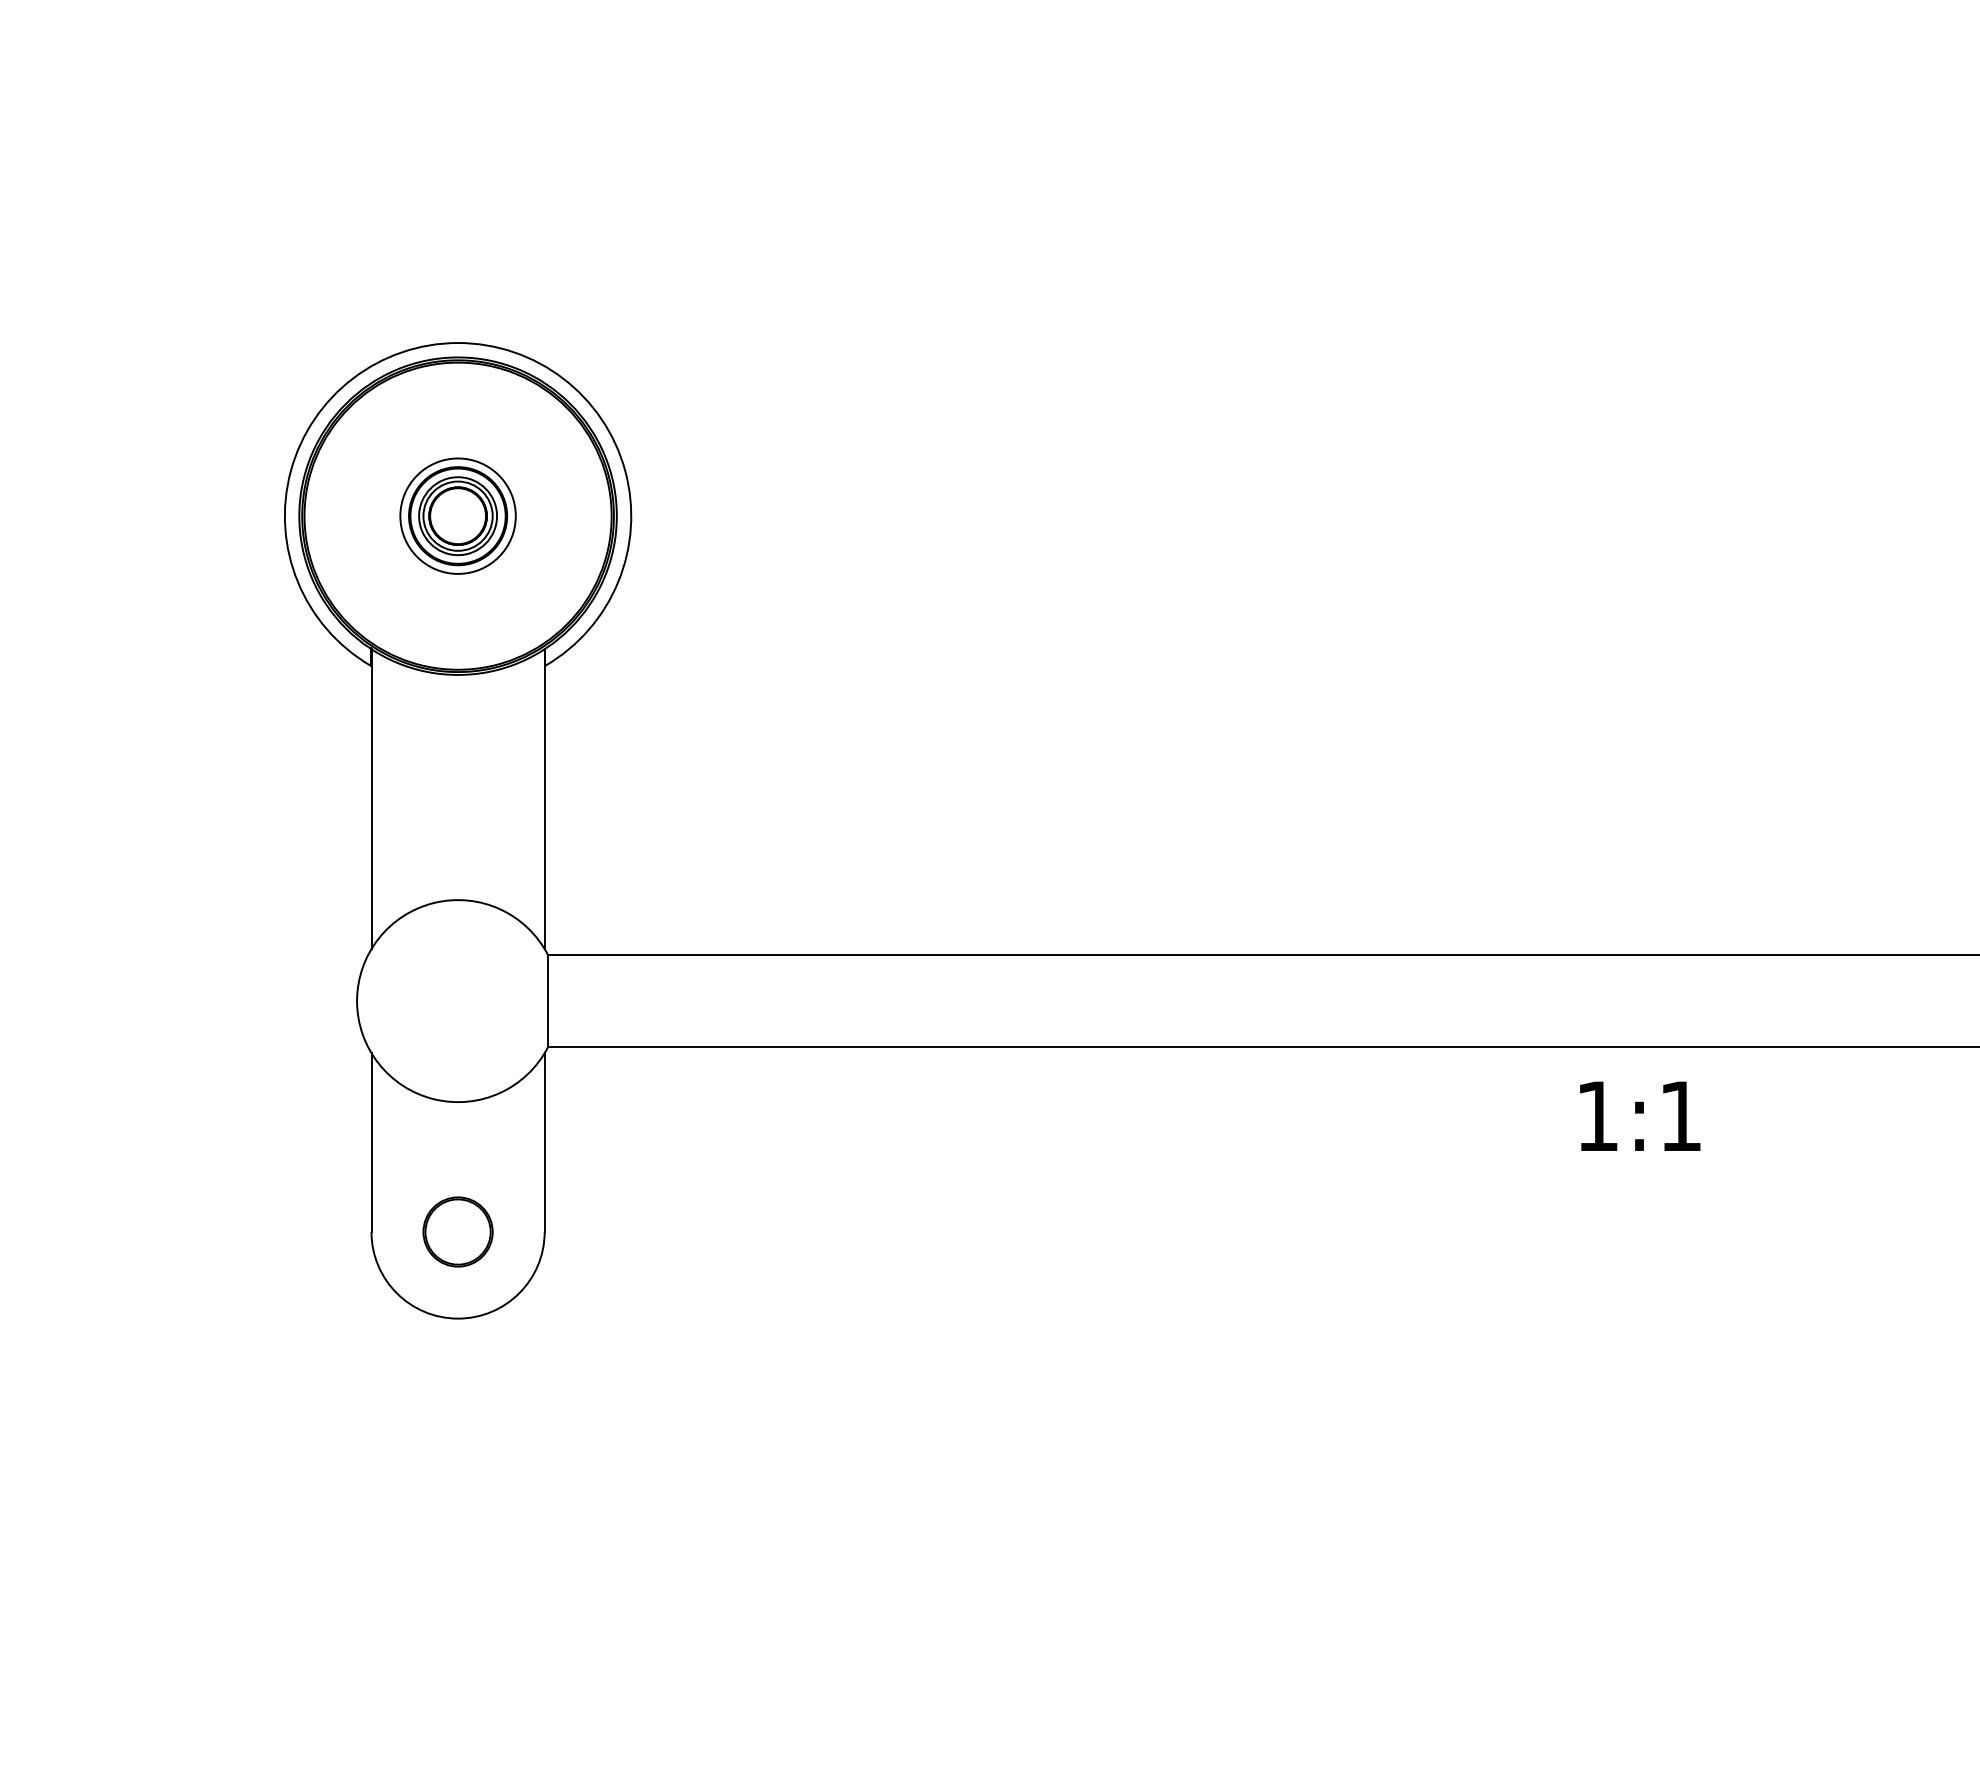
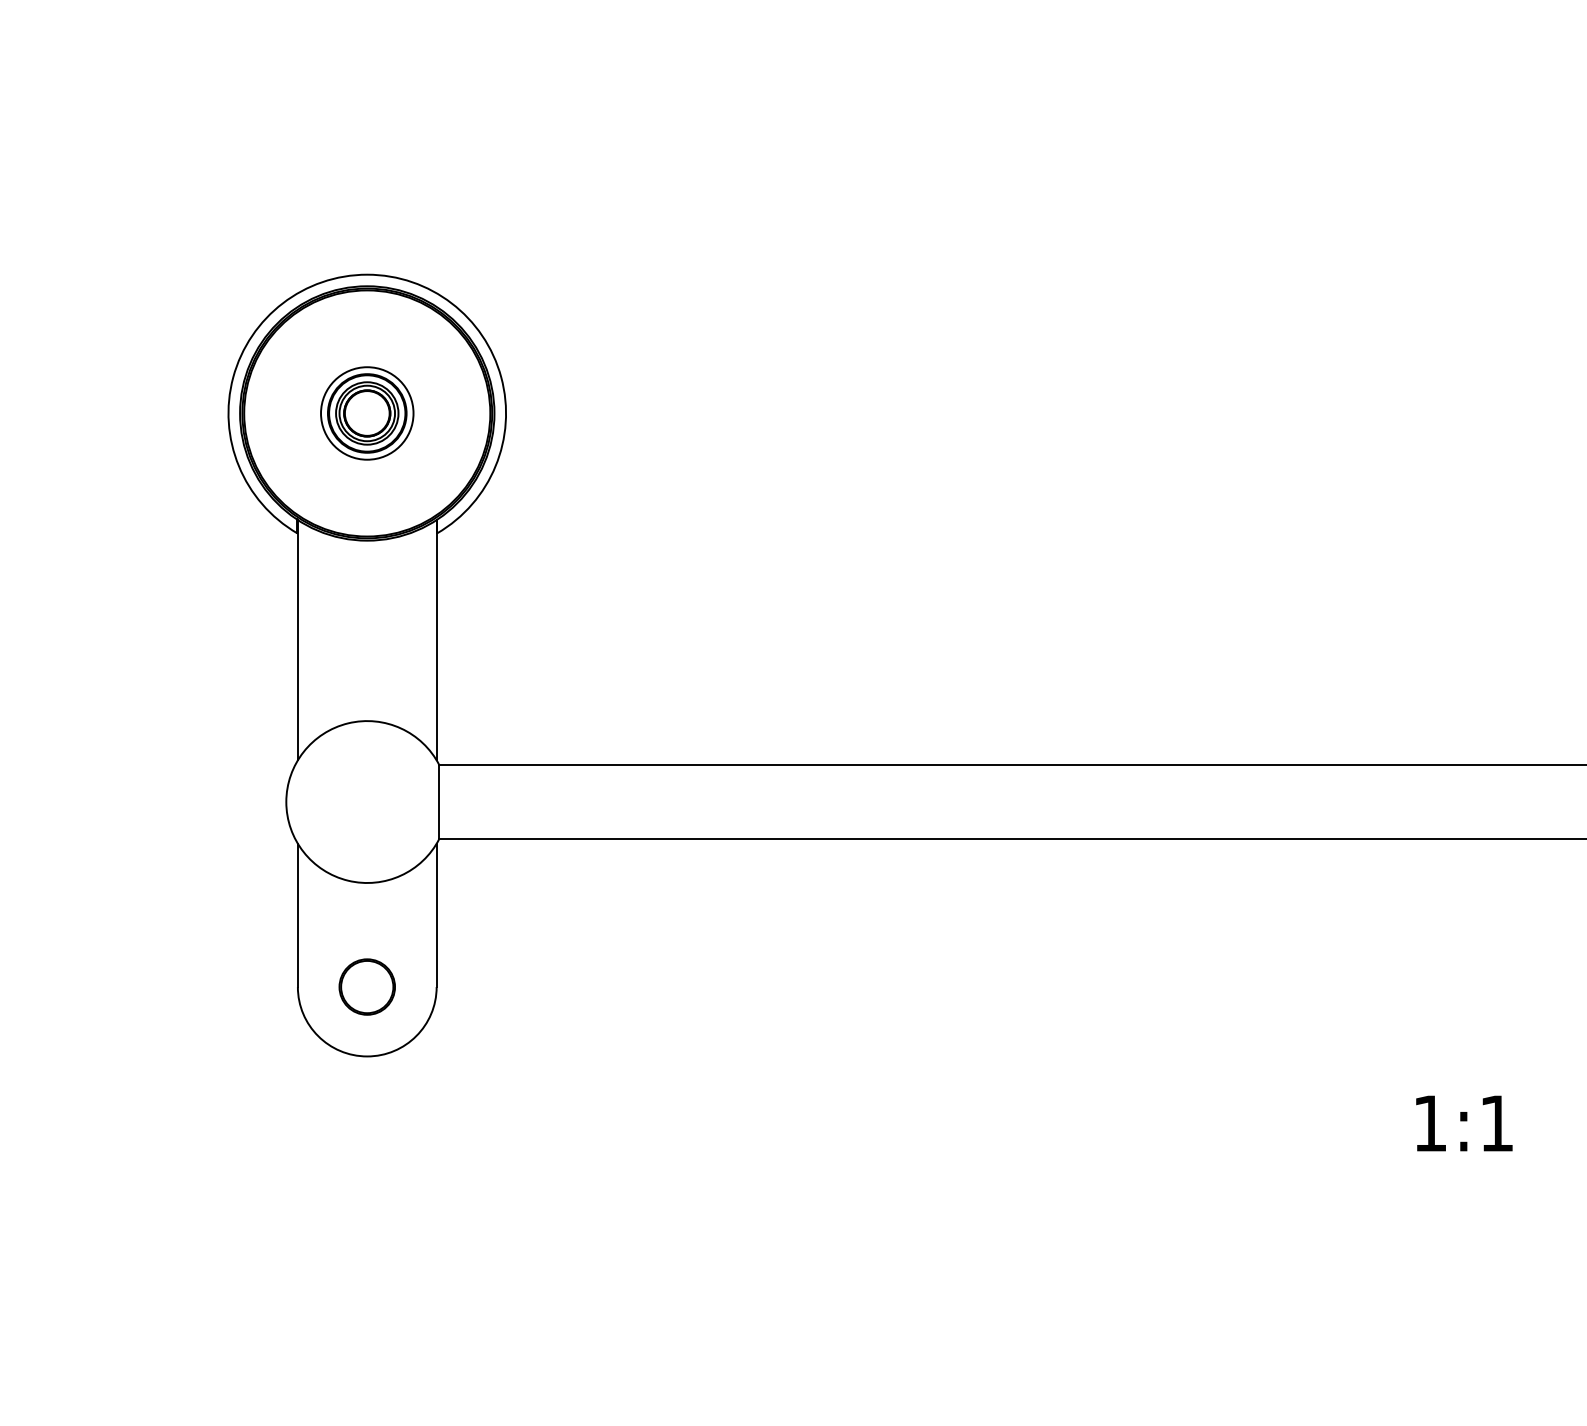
text: (1640, 1115) -> (1464, 1122), moved

